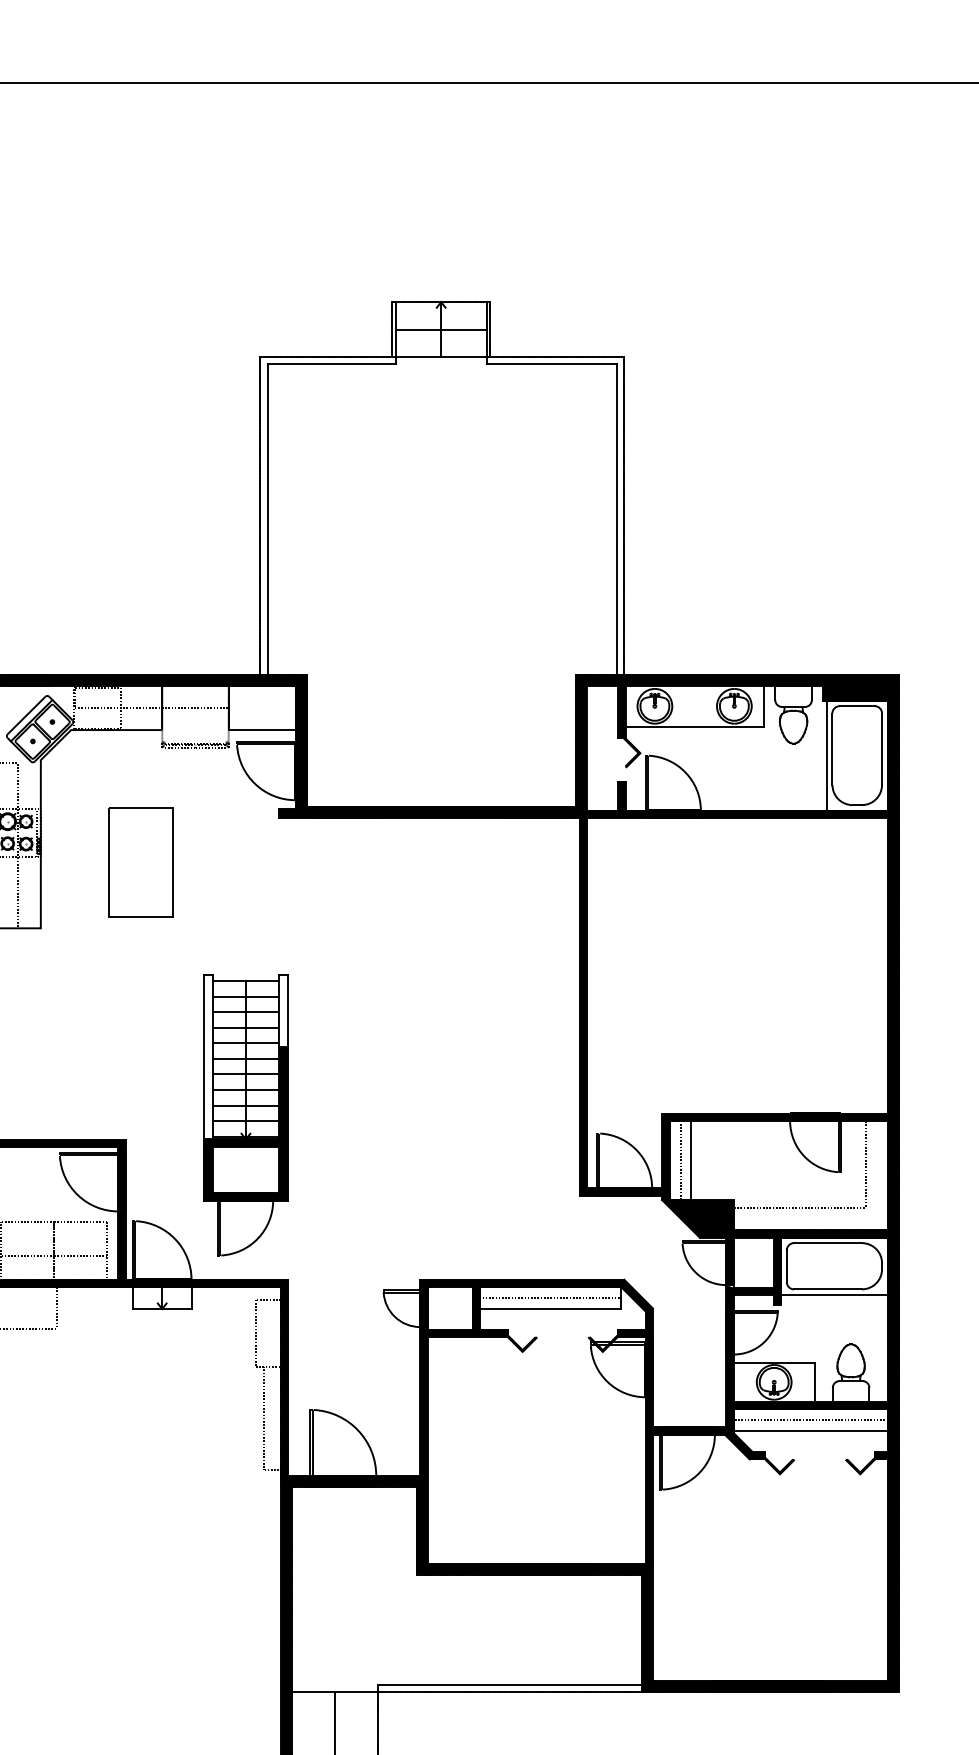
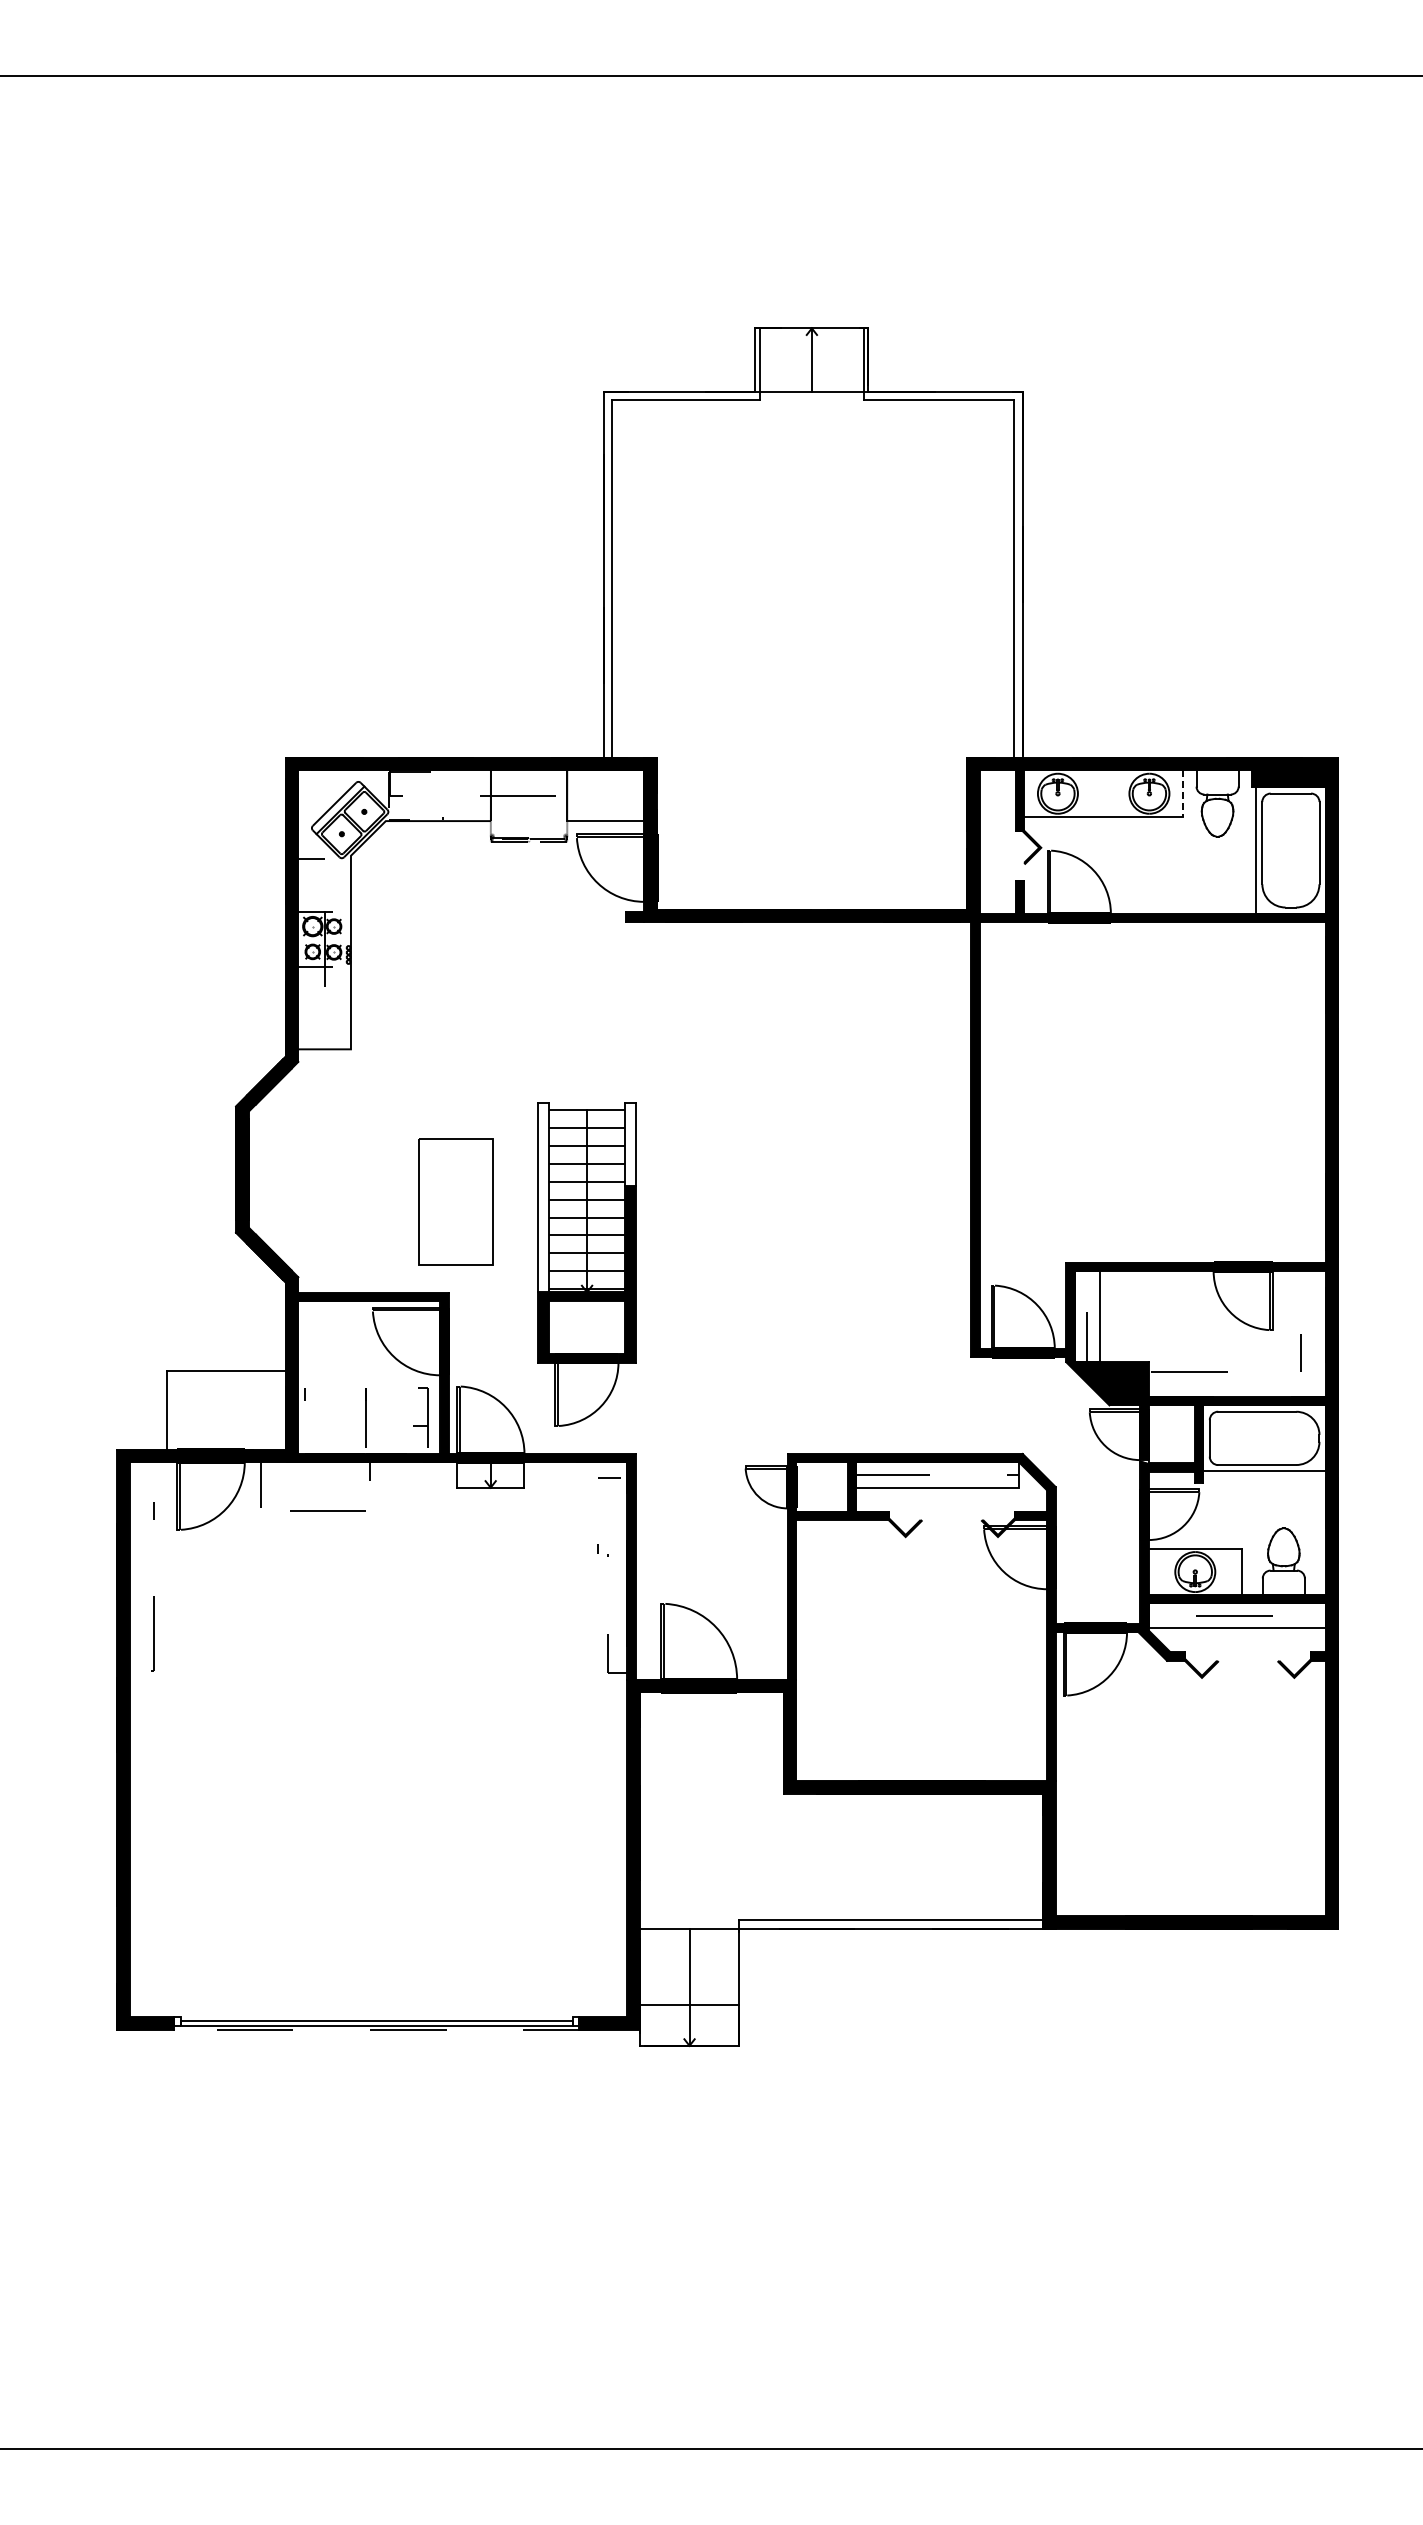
line: (440, 329) -> (811, 360), removed
line: (763, 706) -> (1183, 794), solid -> dashed
part: (140, 861) -> (455, 1201), moved

